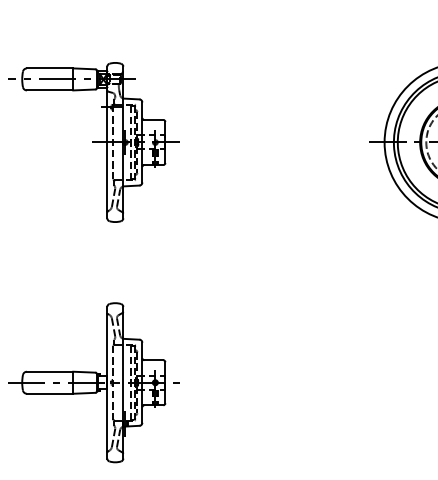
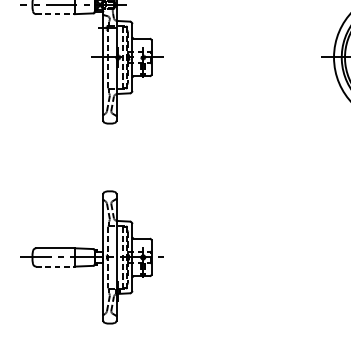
line: (50, 90) -> (55, 14), solid -> dashed
line: (50, 393) -> (55, 266), solid -> dashed

